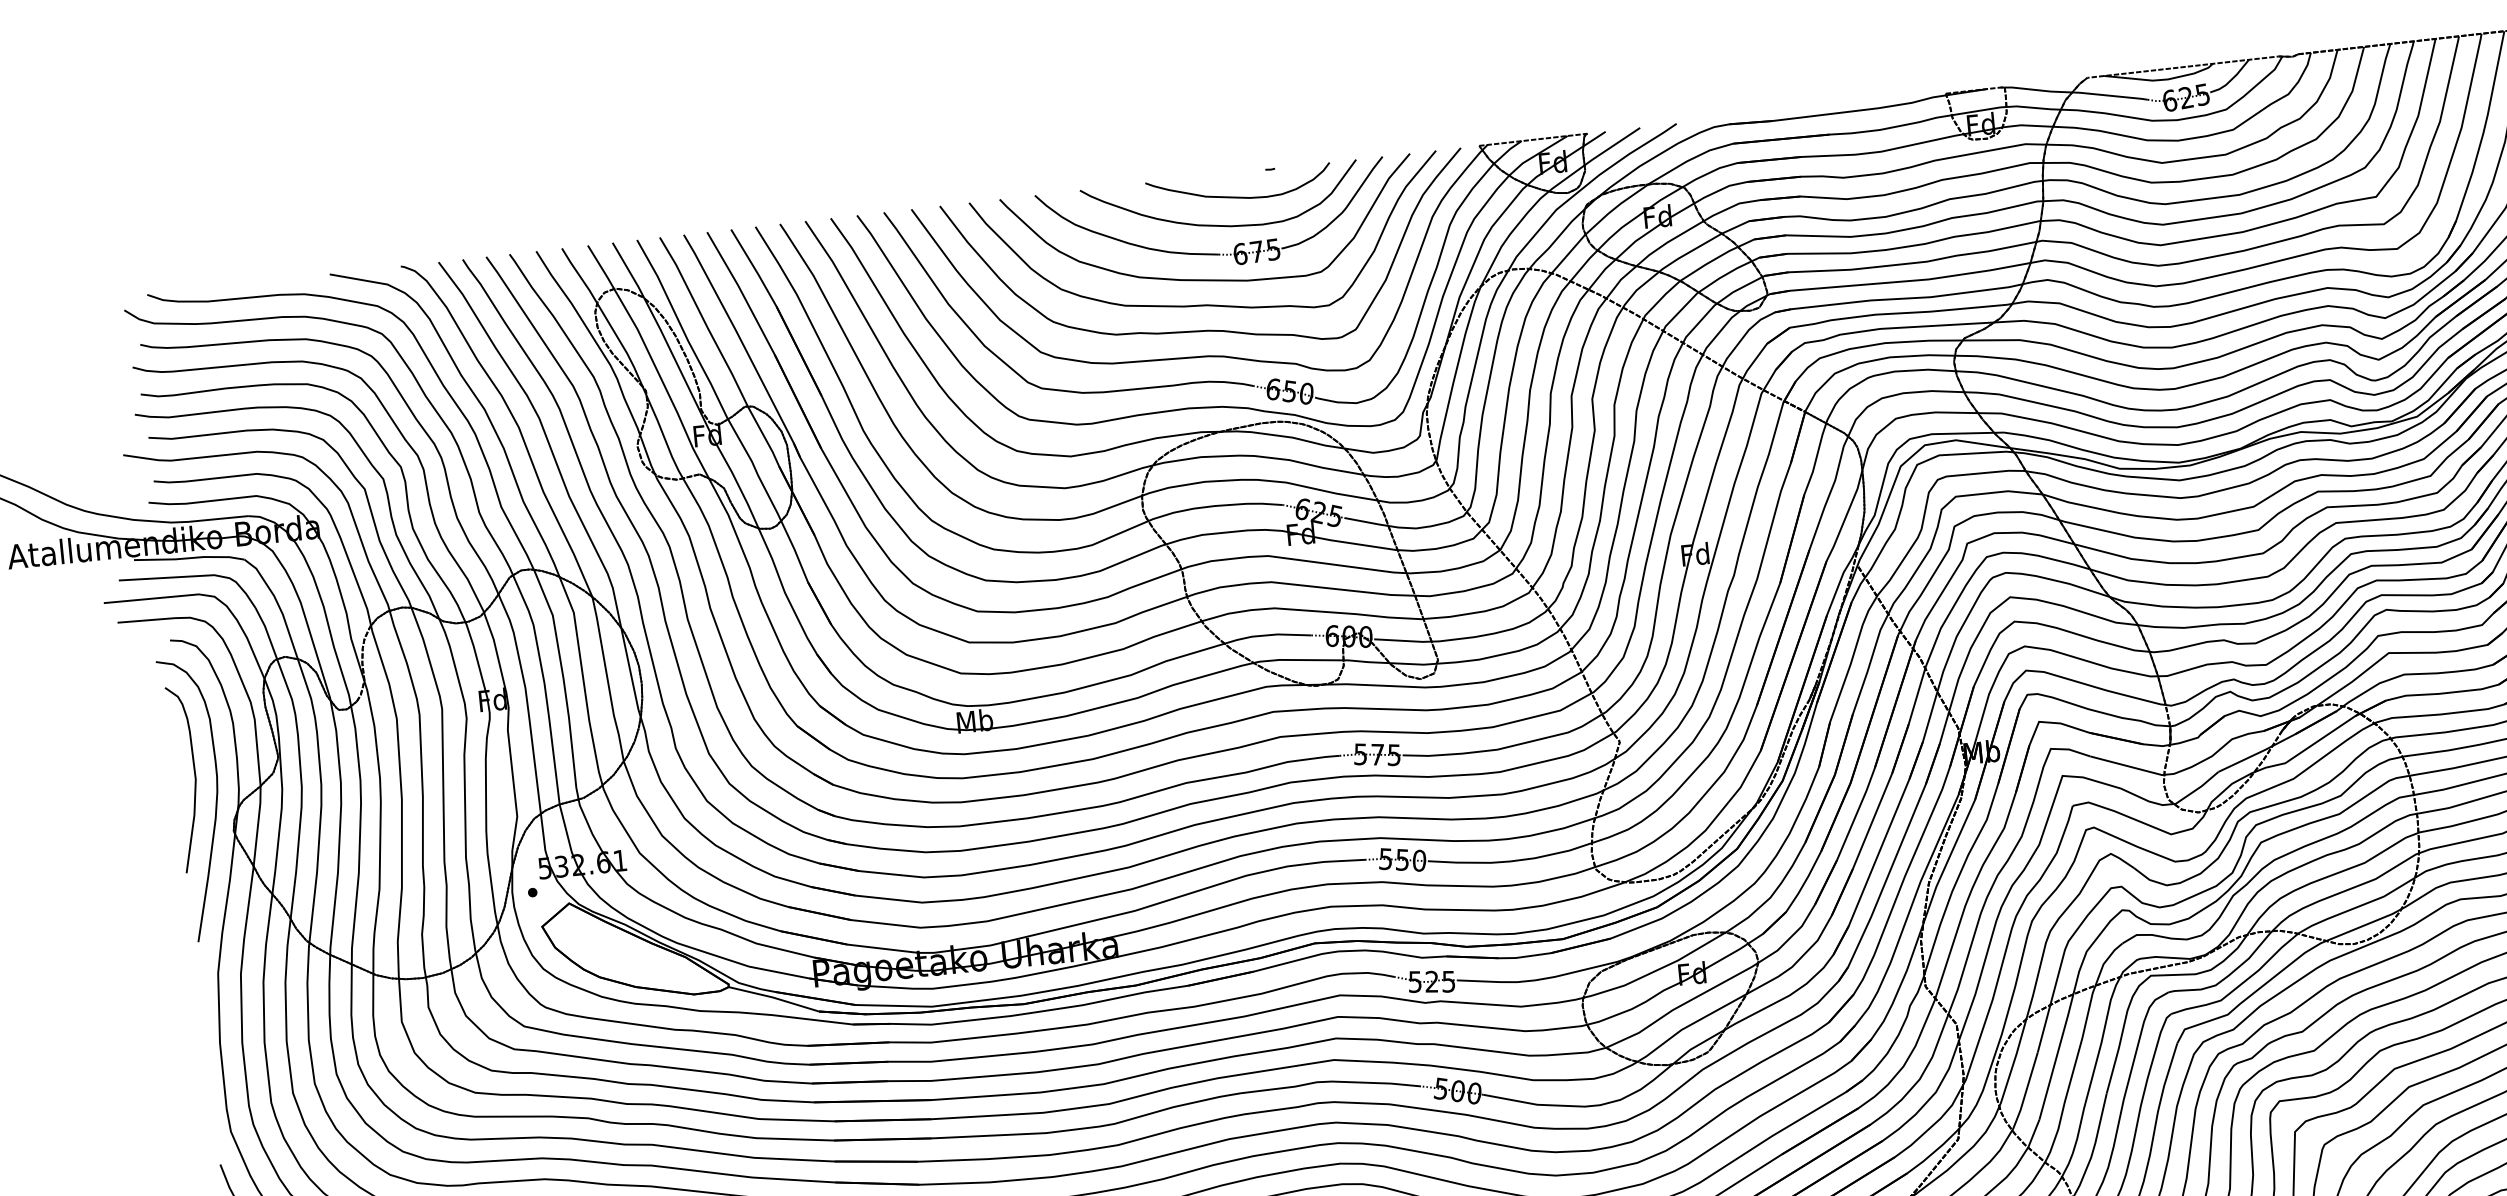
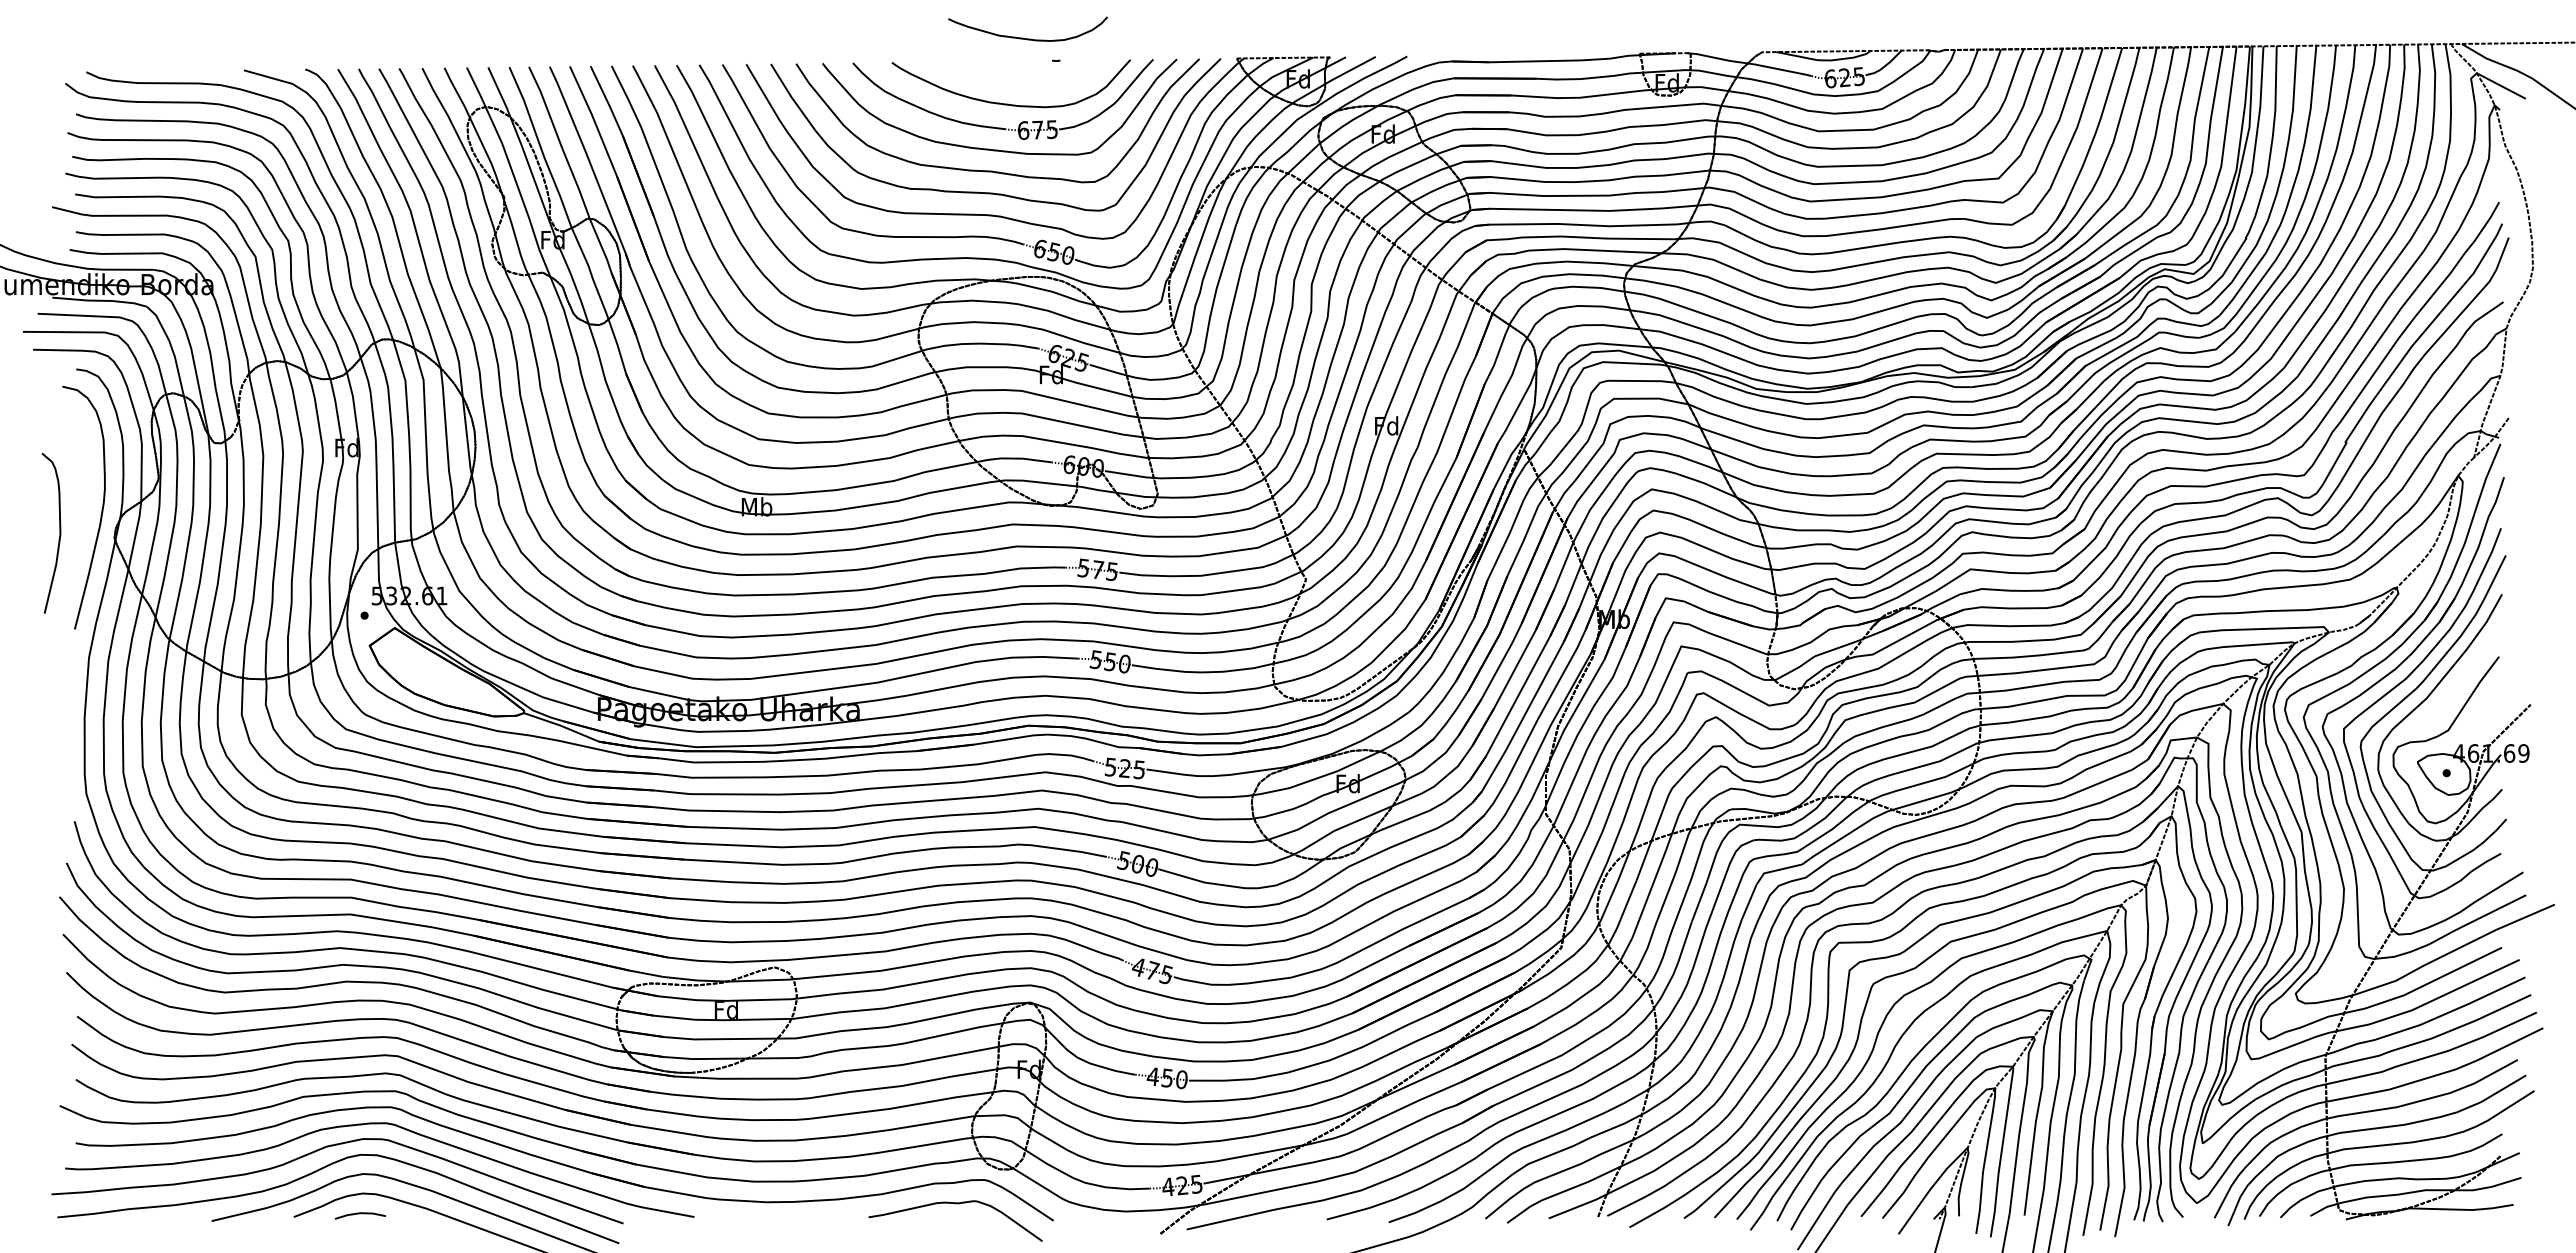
curve: (1234, 196) -> (1023, 37), moved
curve: (194, 778) -> (59, 533), moved

